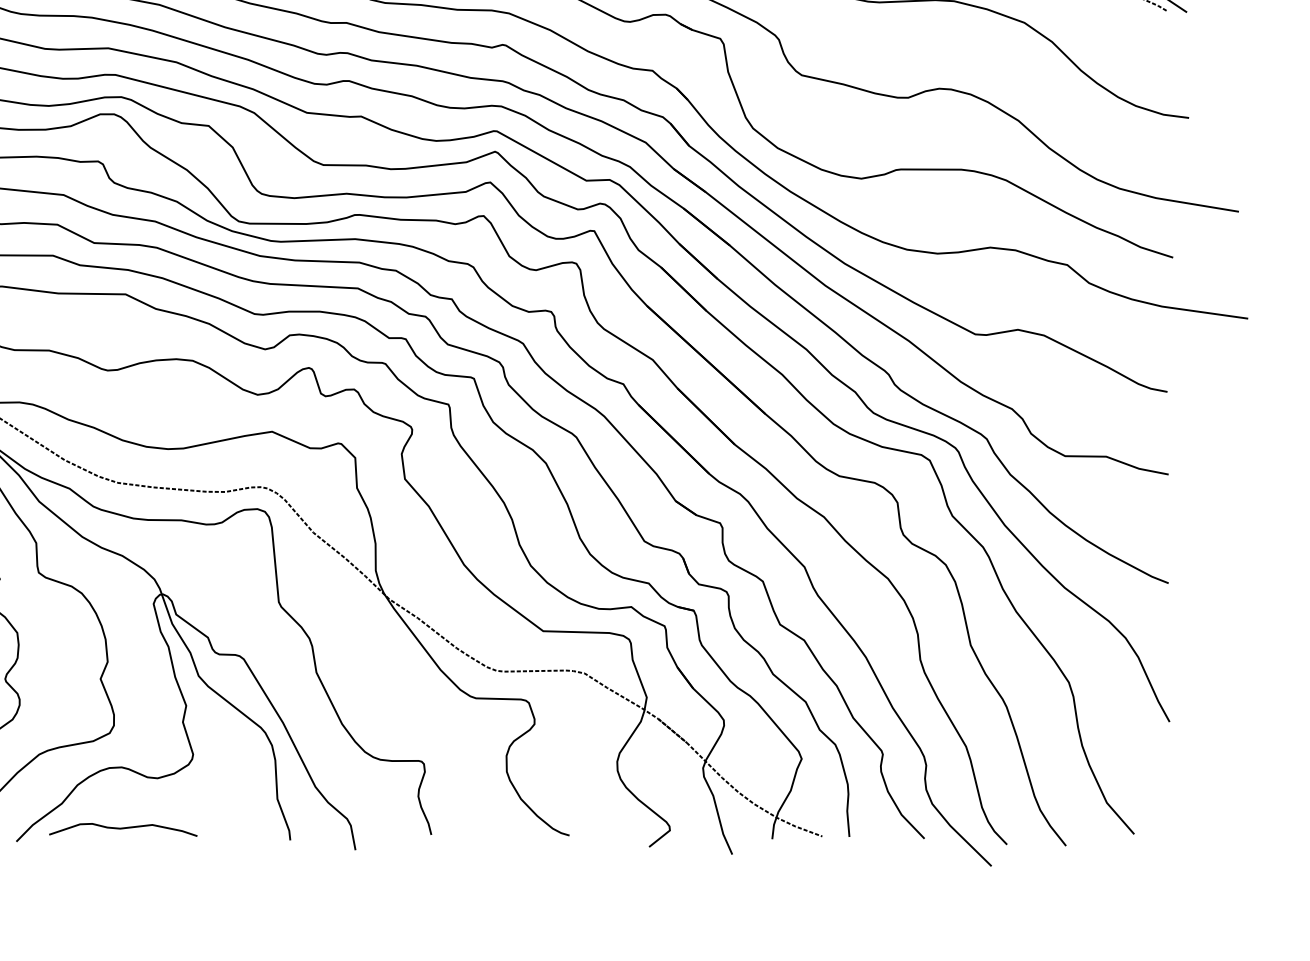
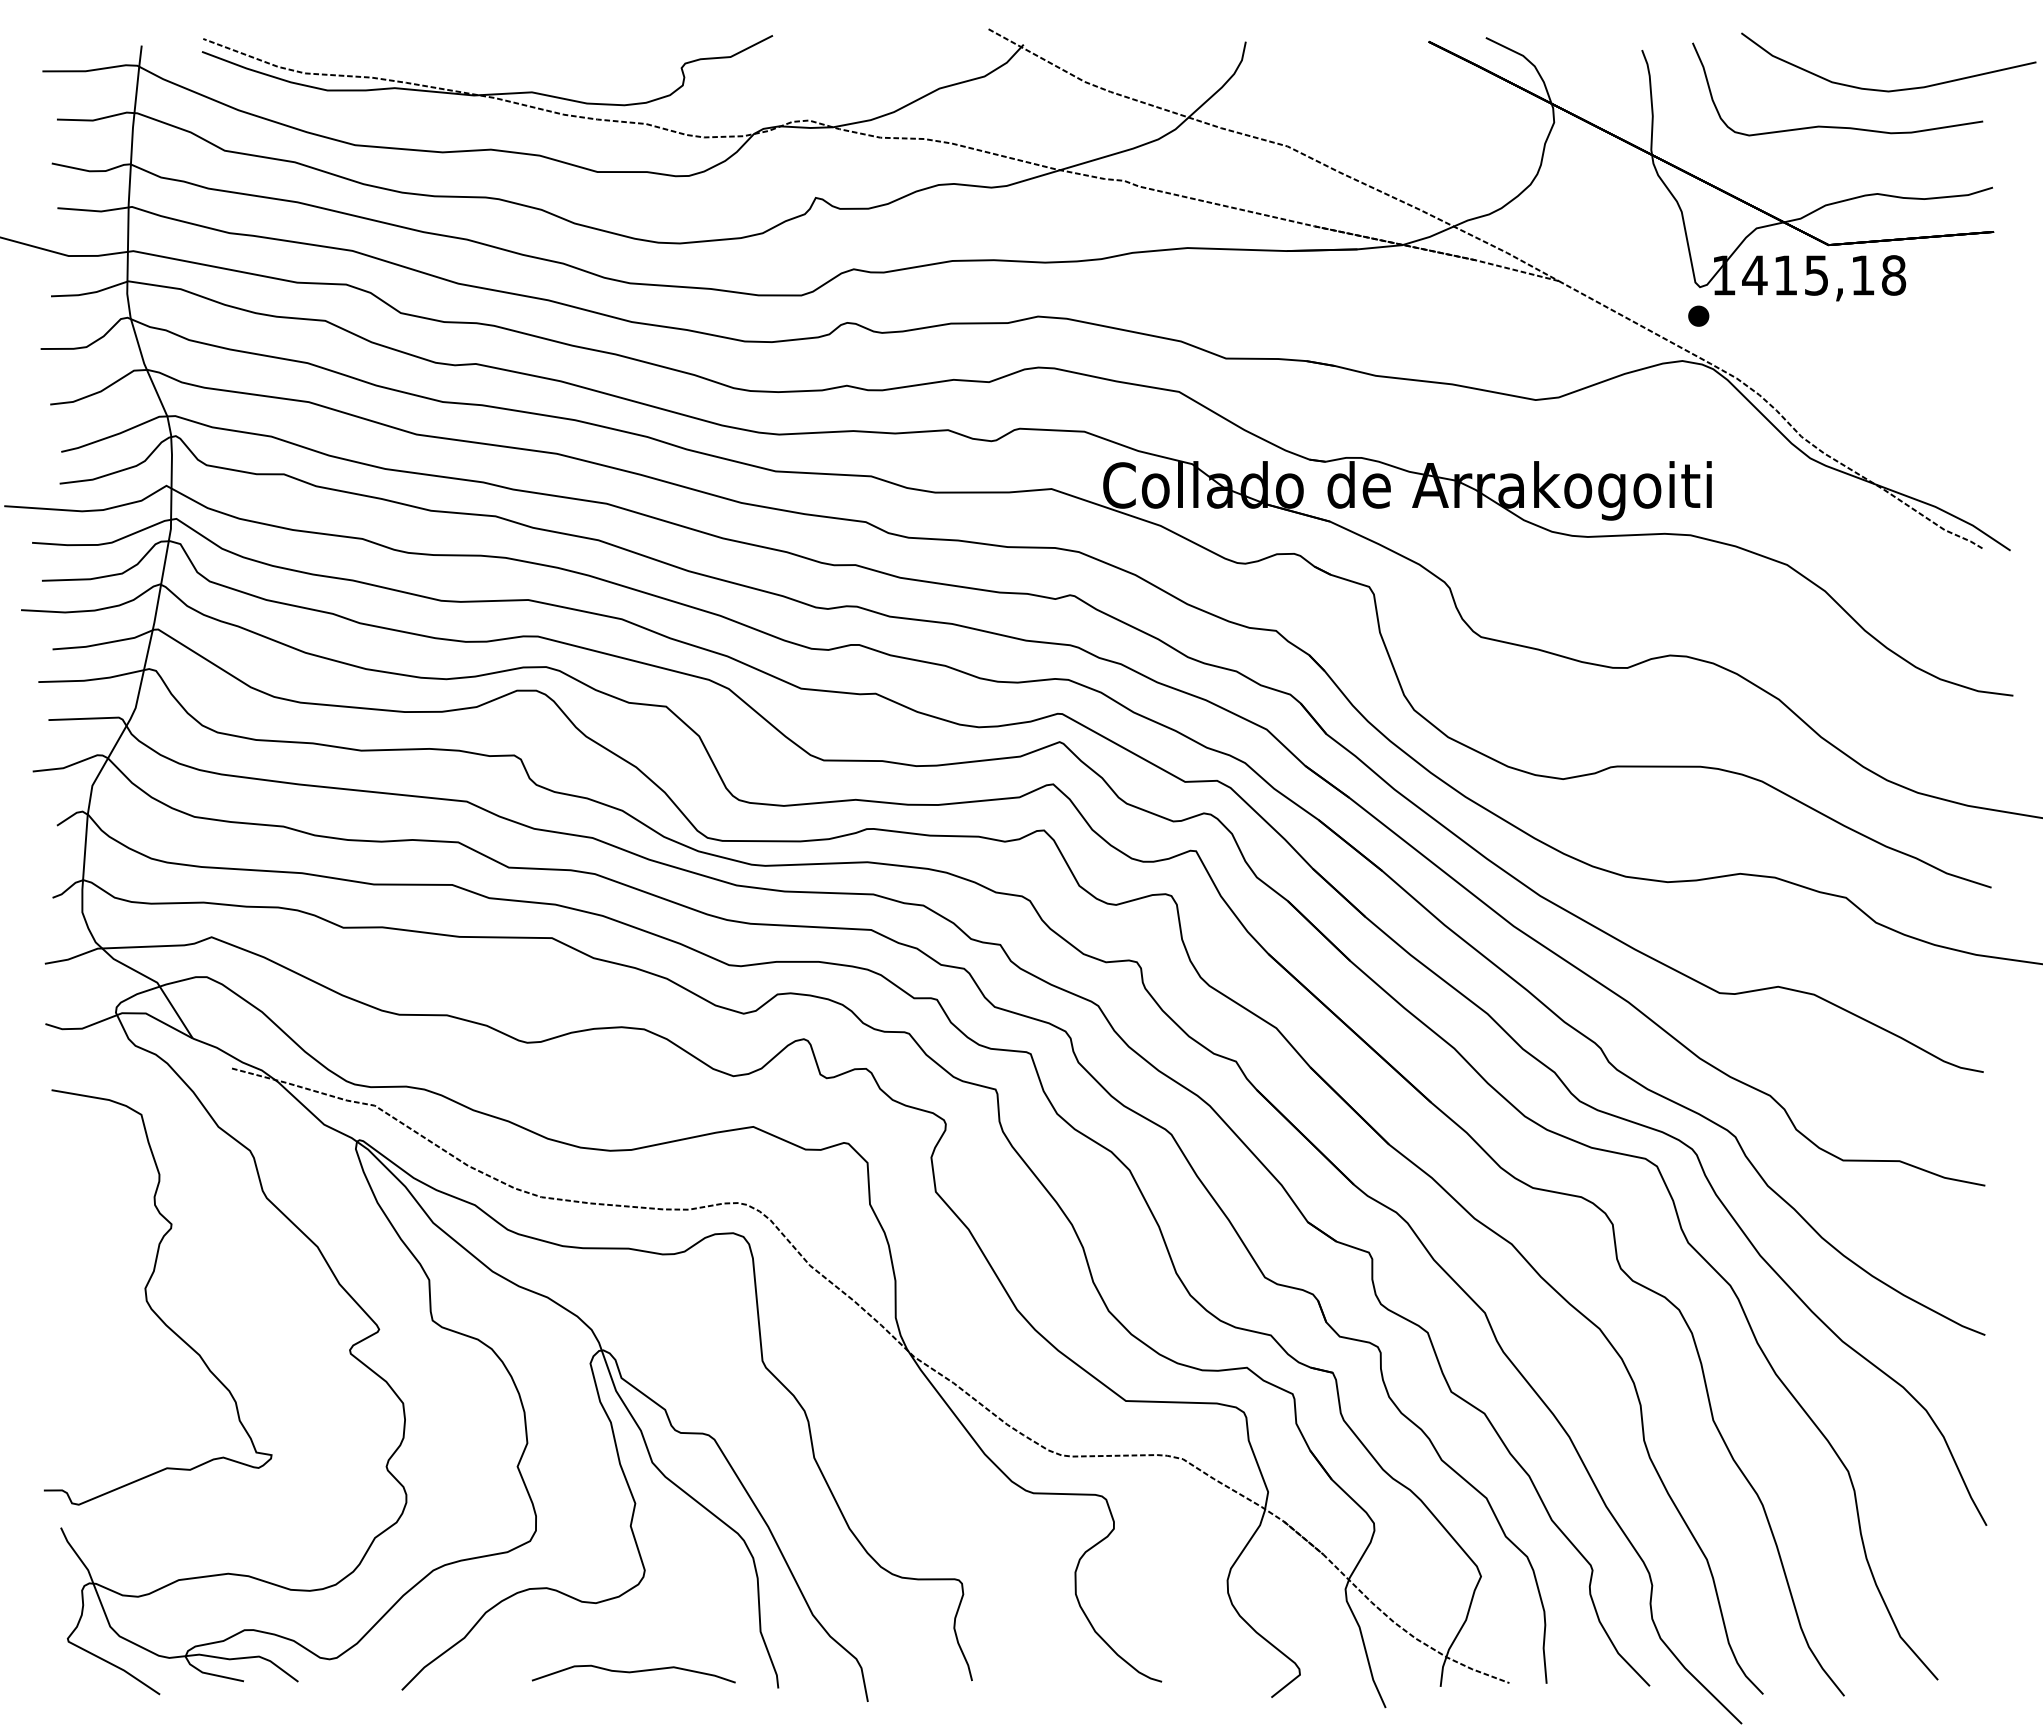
curve: (123, 828) -> (633, 1672), moved

